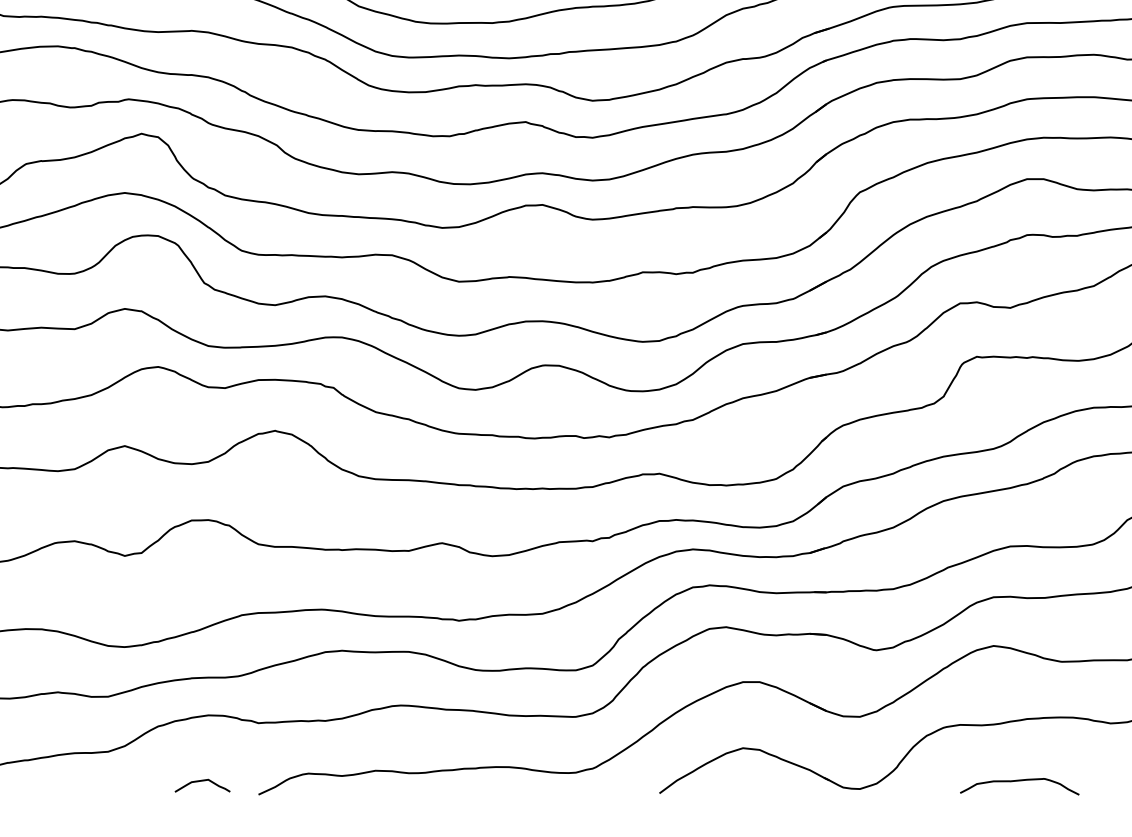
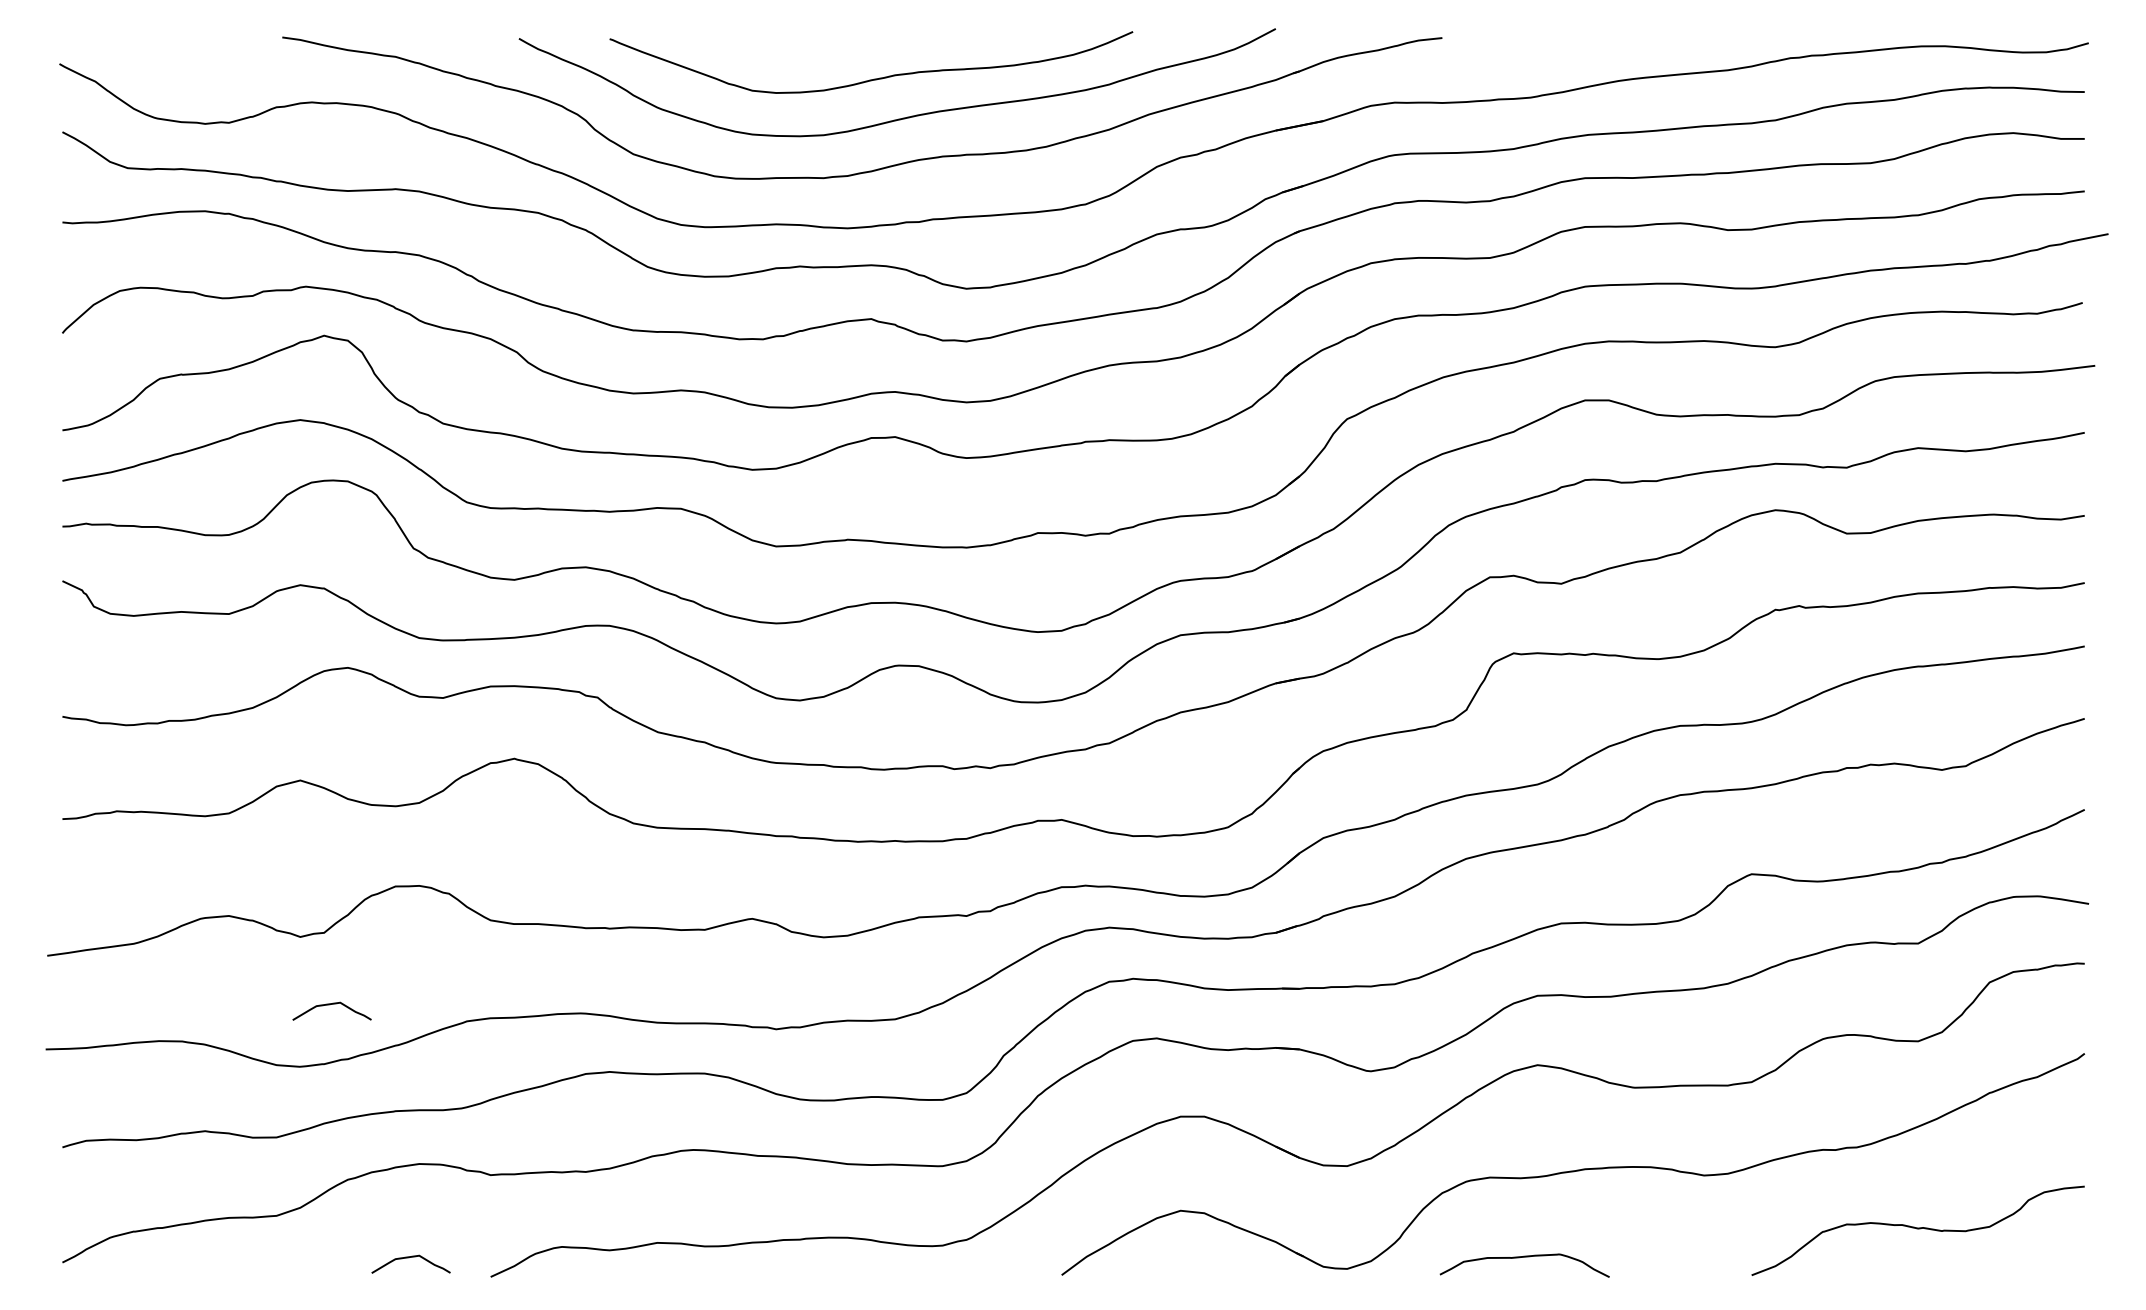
curve: (145, 604) -> (329, 1005), added
curve: (1019, 781) -> (1524, 1257), moved

